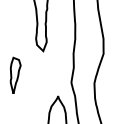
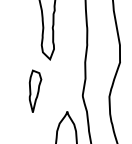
part: (15, 74) -> (35, 89), moved

